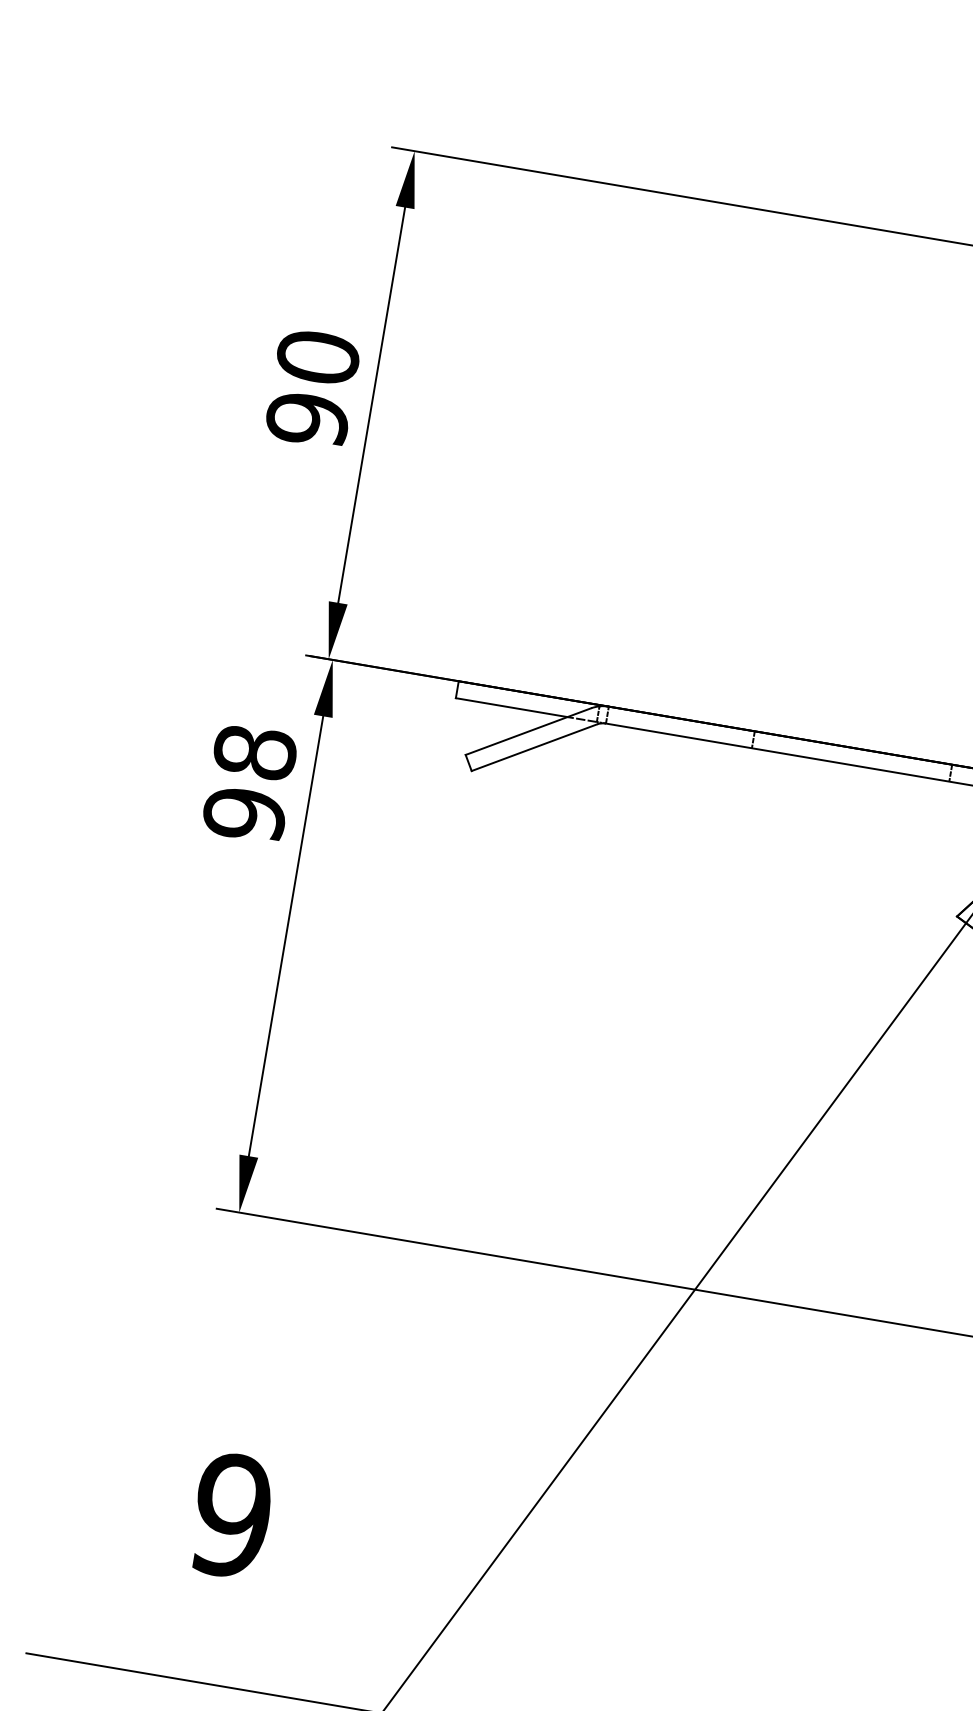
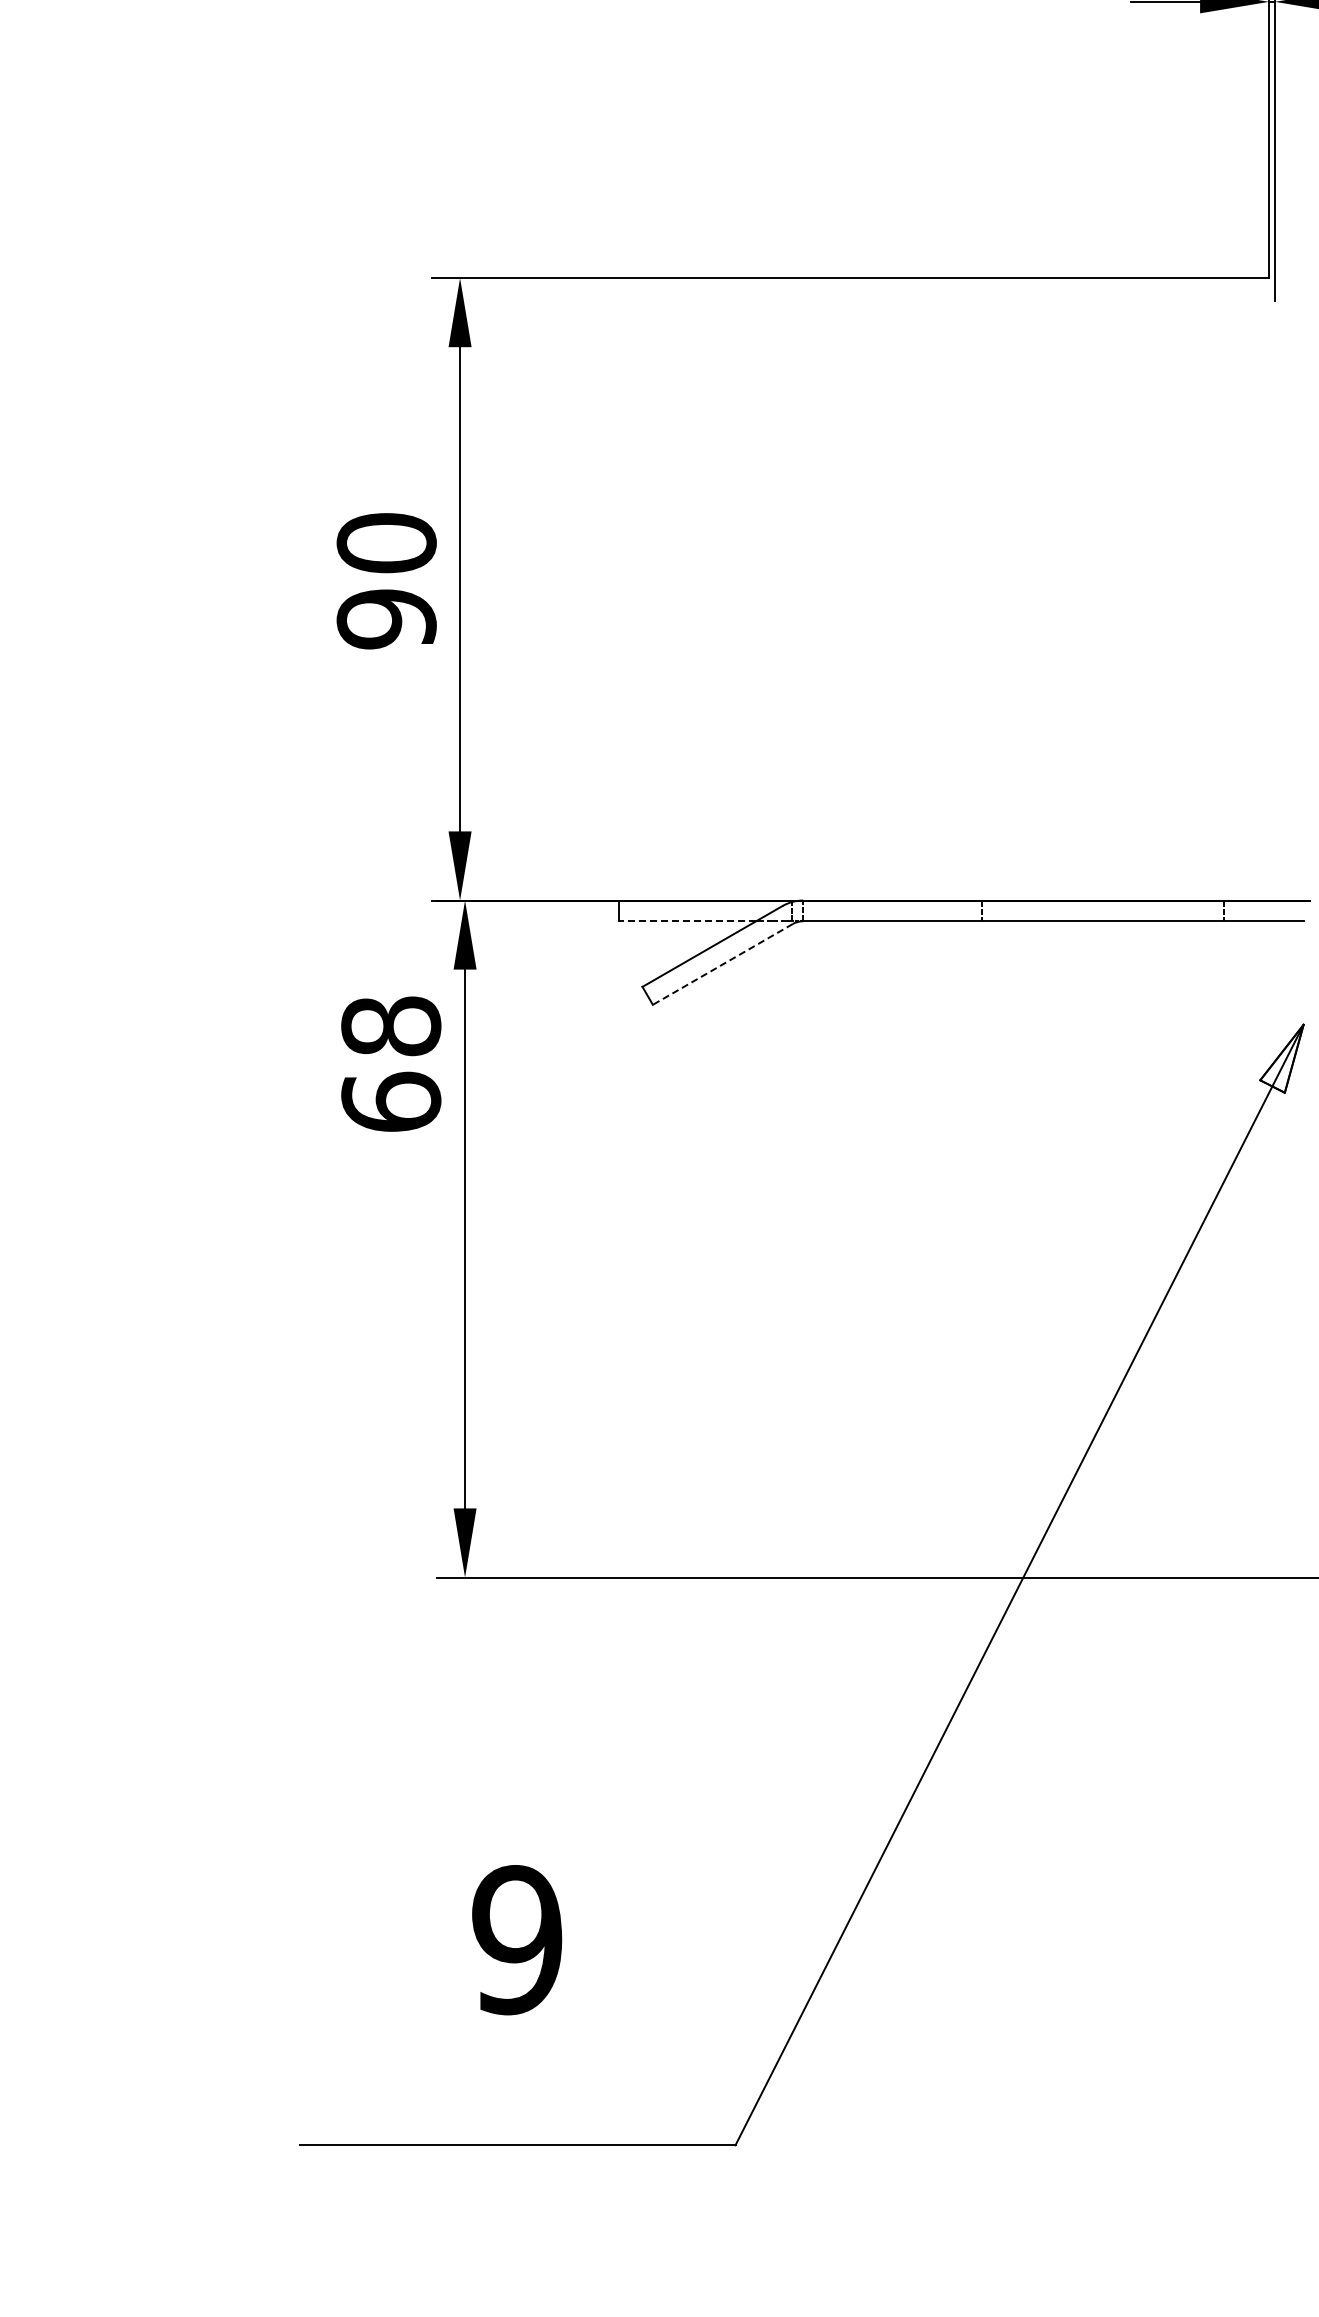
line: (511, 707) -> (687, 921), solid -> dashed
line: (534, 747) -> (722, 964), solid -> dashed
text: (244, 813) -> (391, 1101), 98 -> 68

